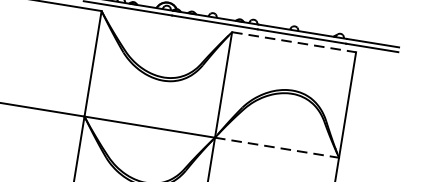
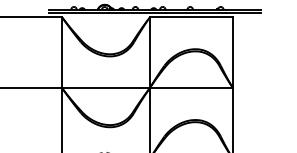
line: (294, 42) -> (191, 17), dashed -> solid
line: (277, 148) -> (191, 88), dashed -> solid

